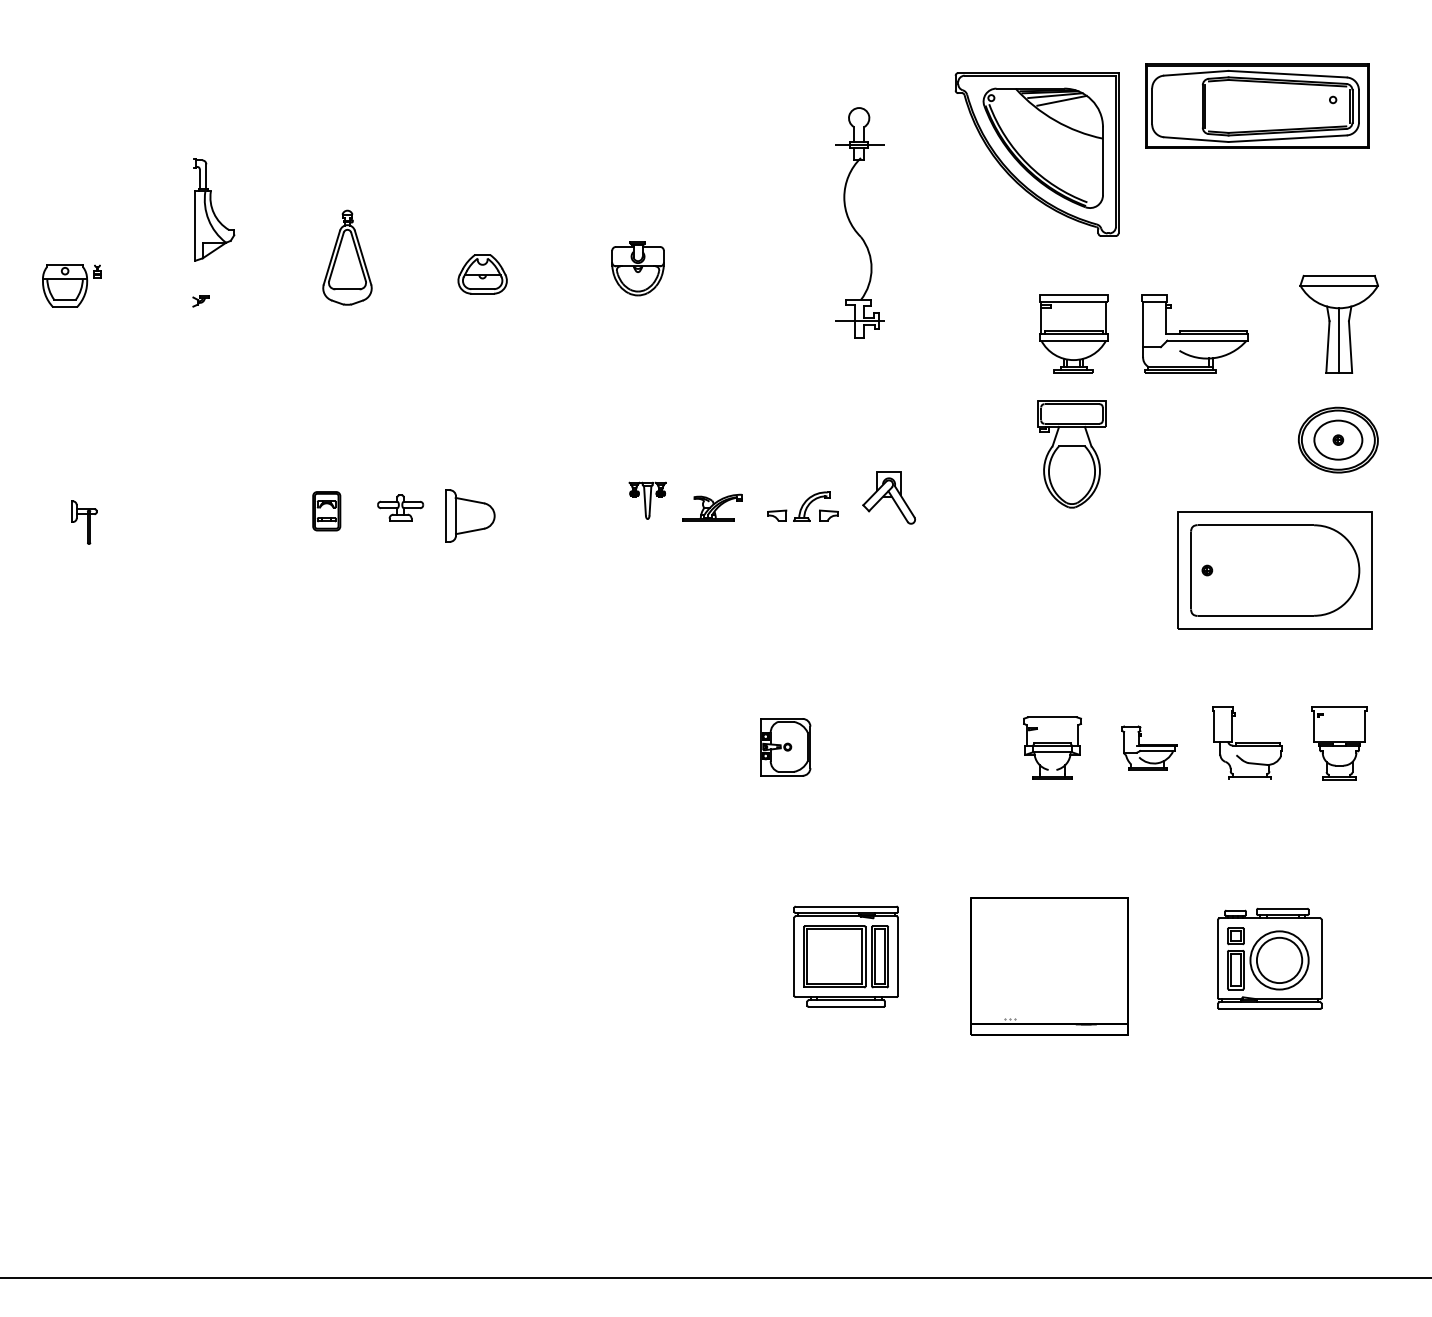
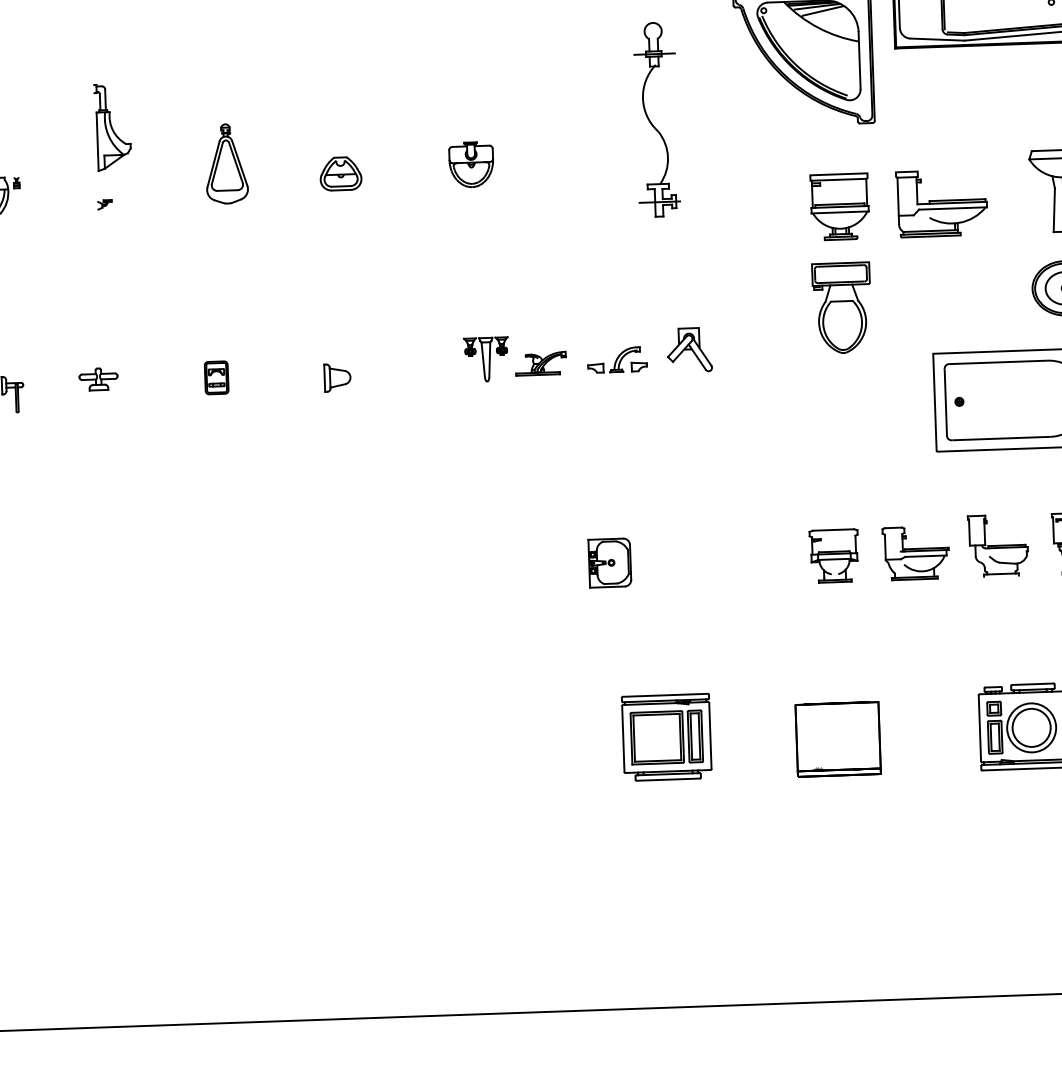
part: (647, 500) -> (486, 359), size x1.43
part: (400, 507) -> (98, 378), moved
part: (470, 516) -> (337, 378), size x0.62
part: (1148, 747) -> (915, 552), size x1.43
part: (1049, 965) -> (838, 738), size x0.62

